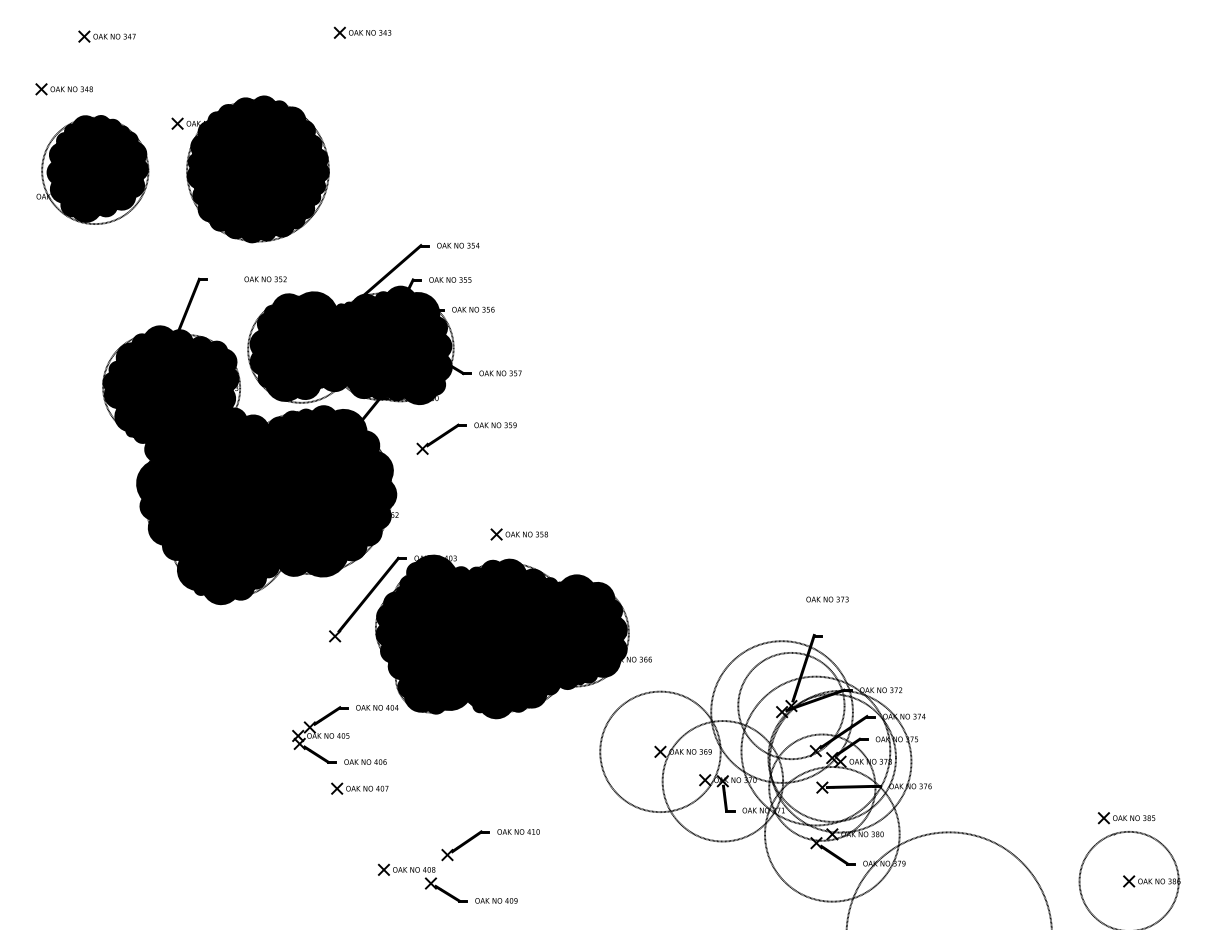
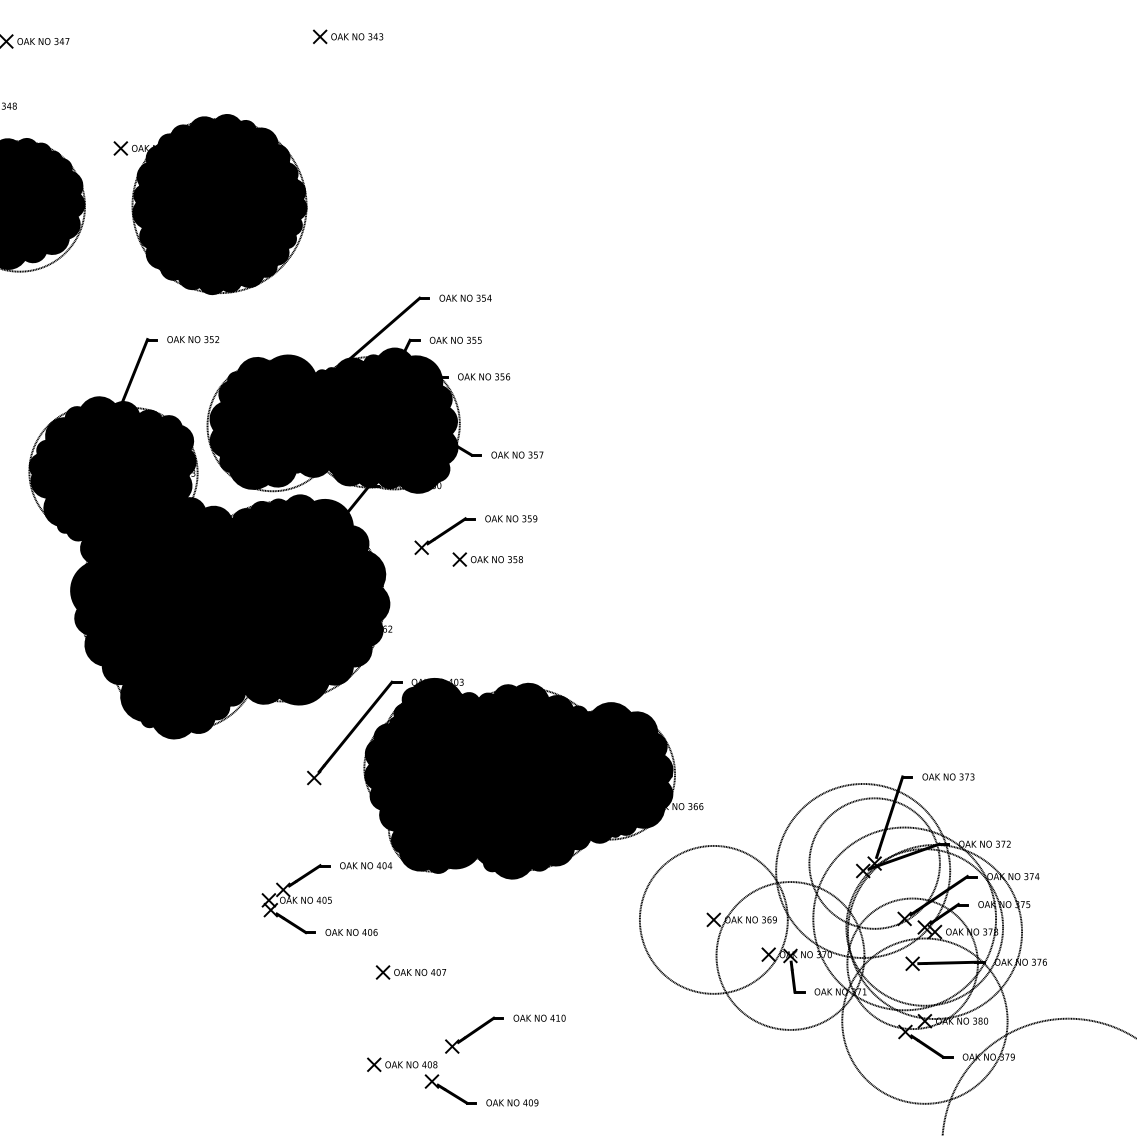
text: (265, 279) -> (193, 339), moved
part: (518, 534) -> (486, 559), moved
text: (827, 599) -> (948, 776), moved
part: (359, 788) -> (410, 972), moved

